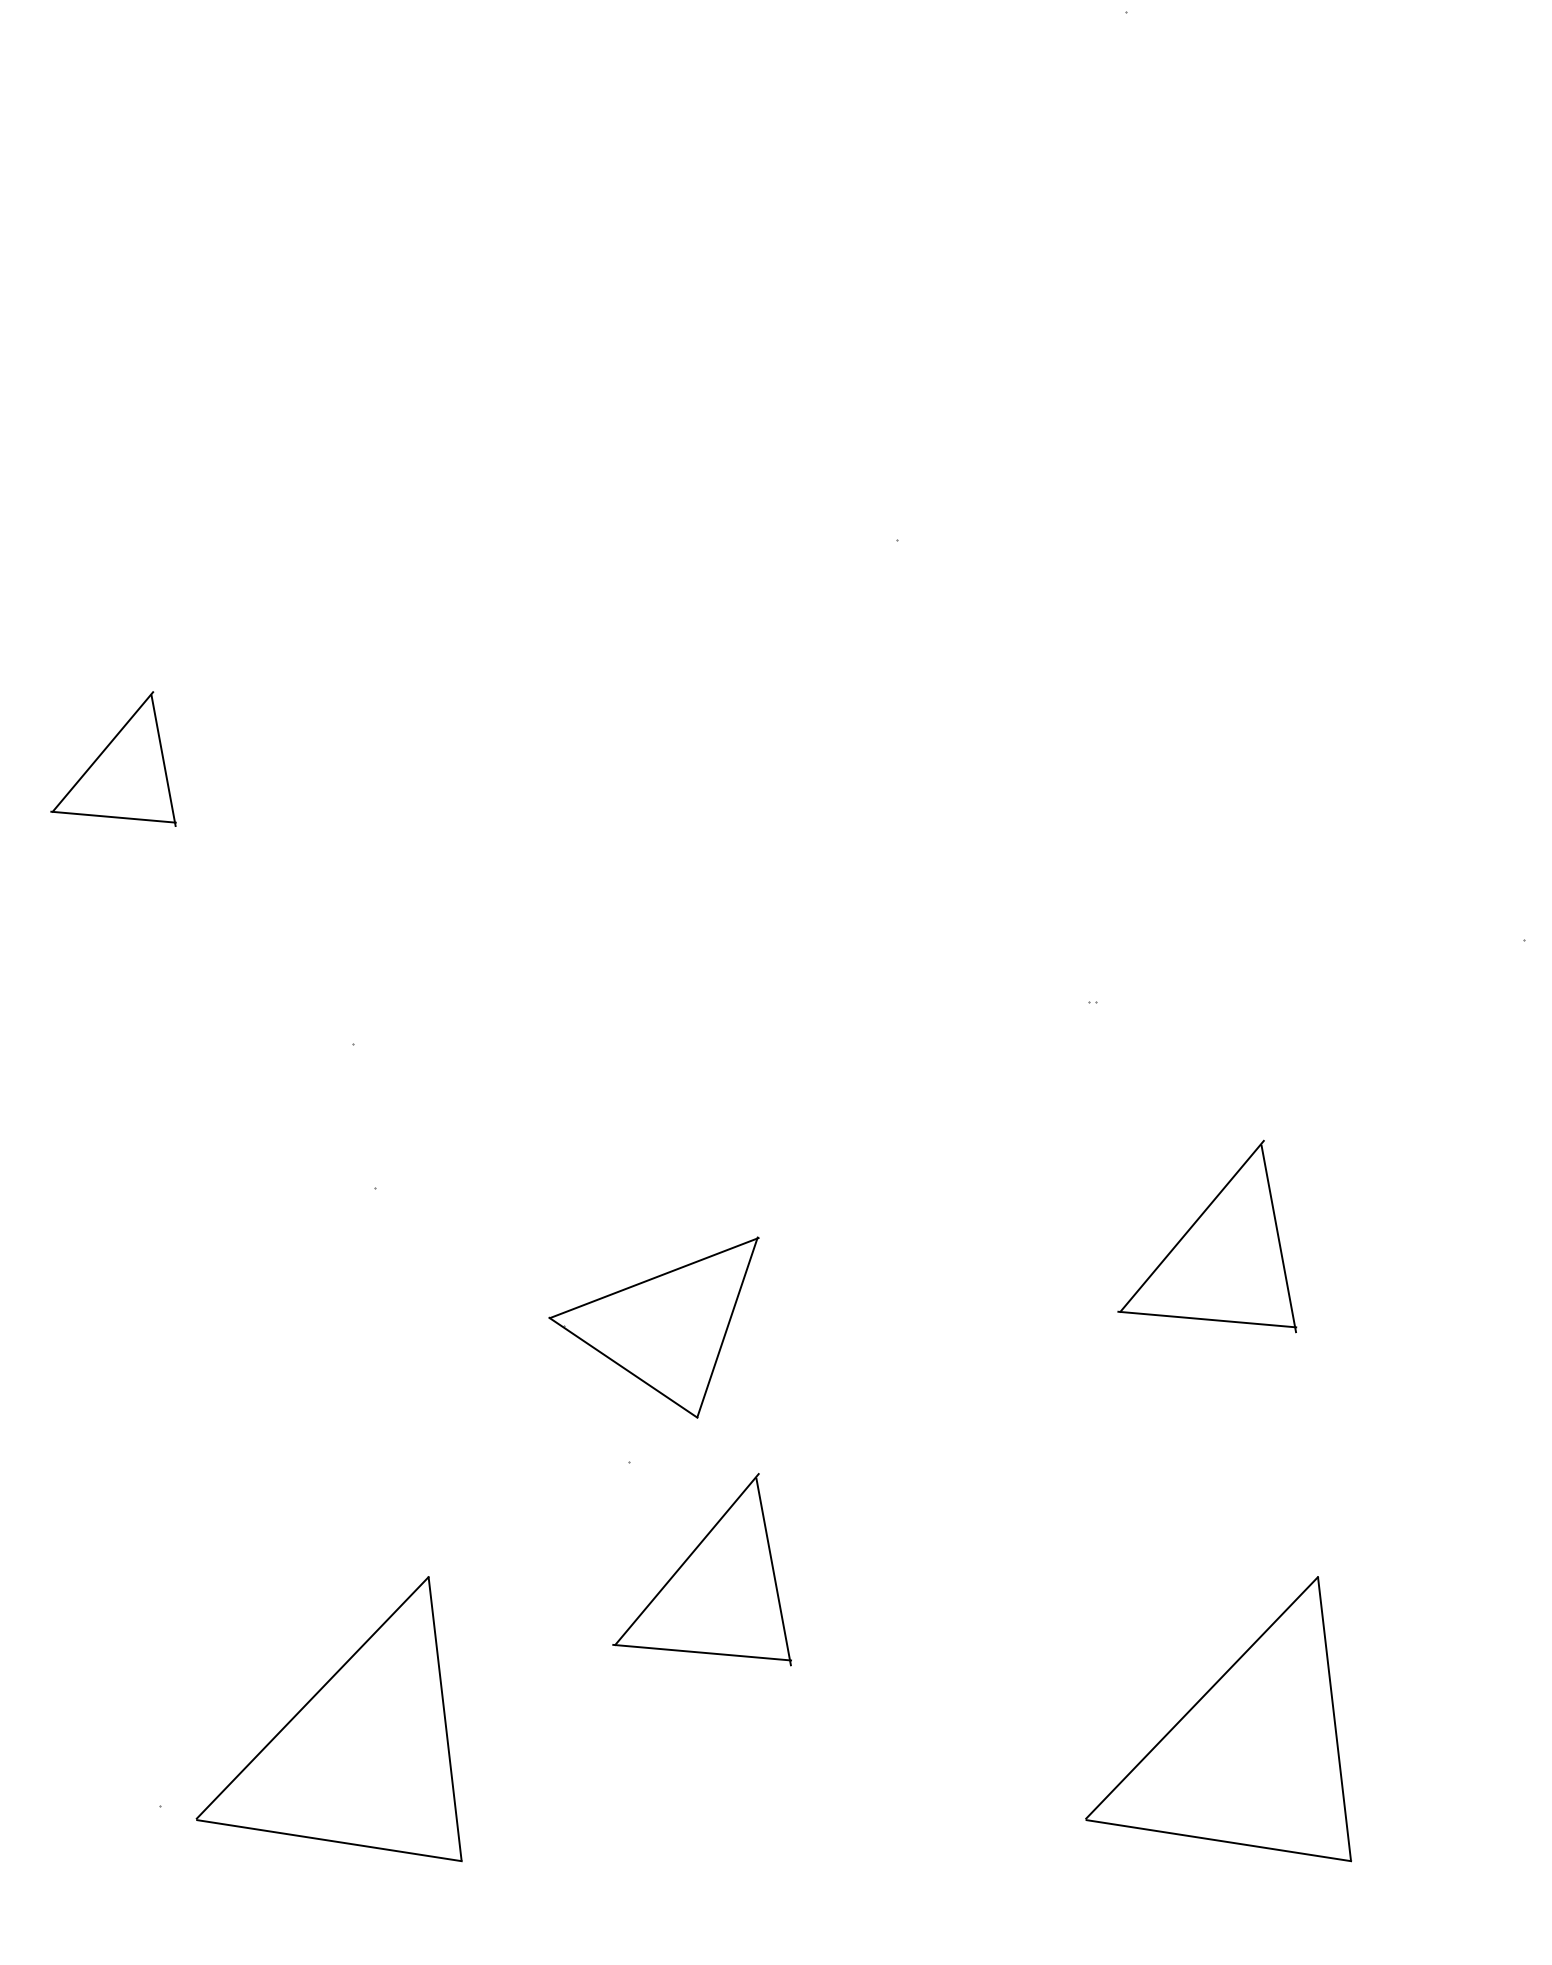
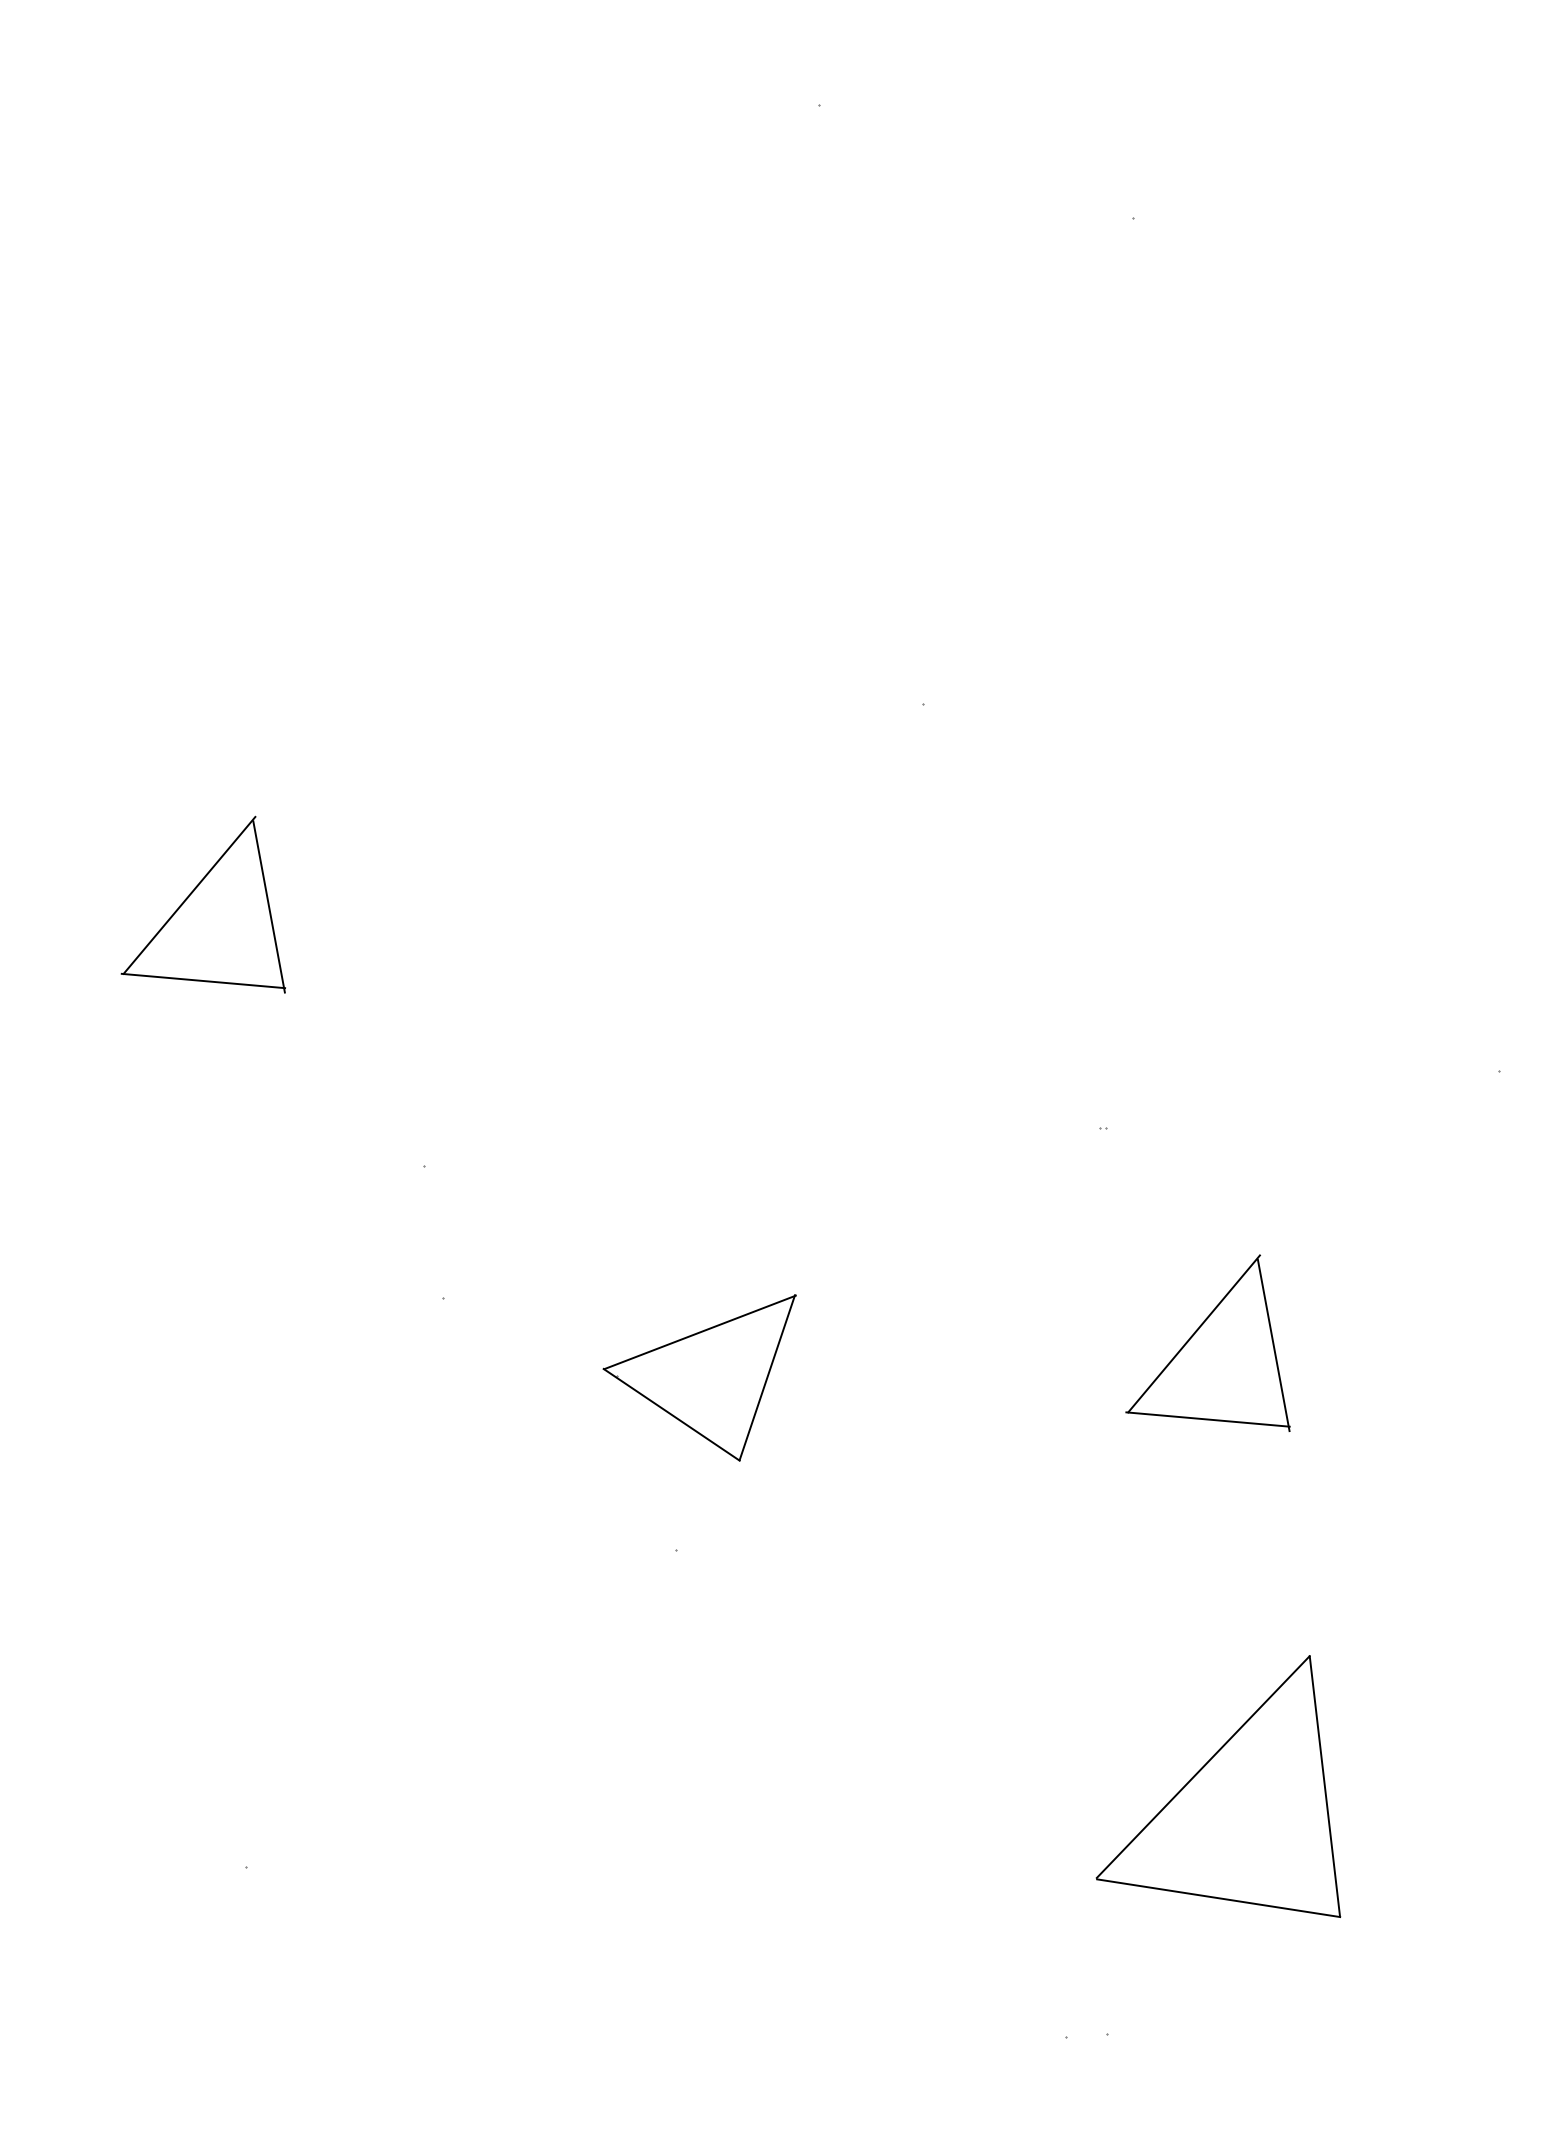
part: (112, 758) -> (202, 904), size x1.43
part: (653, 1327) -> (699, 1377), moved
part: (701, 1568) -> (743, 1648), removed
part: (329, 1719) -> (401, 1786), removed

